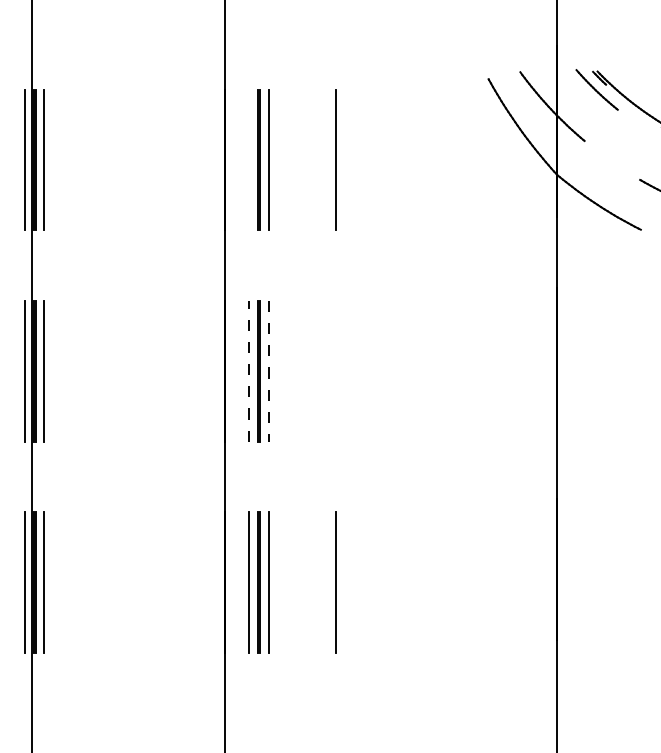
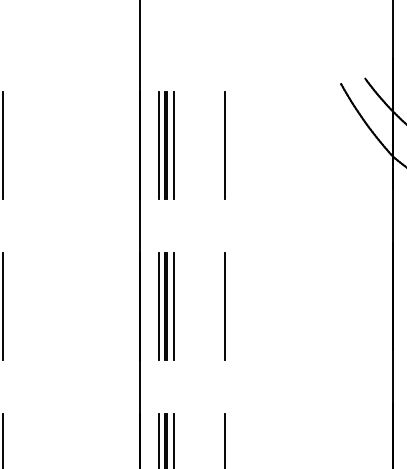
line: (248, 159) -> (158, 145), added
line: (249, 370) -> (158, 306), dashed -> solid
line: (335, 370) -> (224, 306), added
line: (268, 371) -> (173, 306), dashed -> solid

